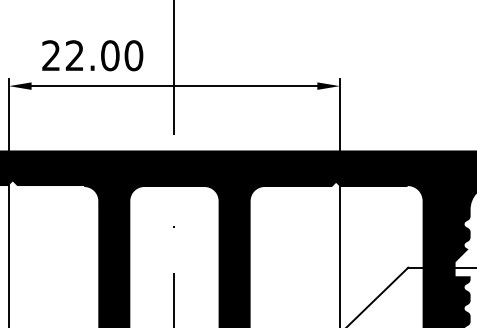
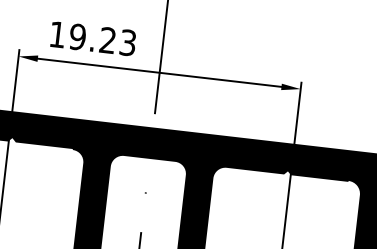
text: (92, 55) -> (92, 38), 22.00 -> 19.23

